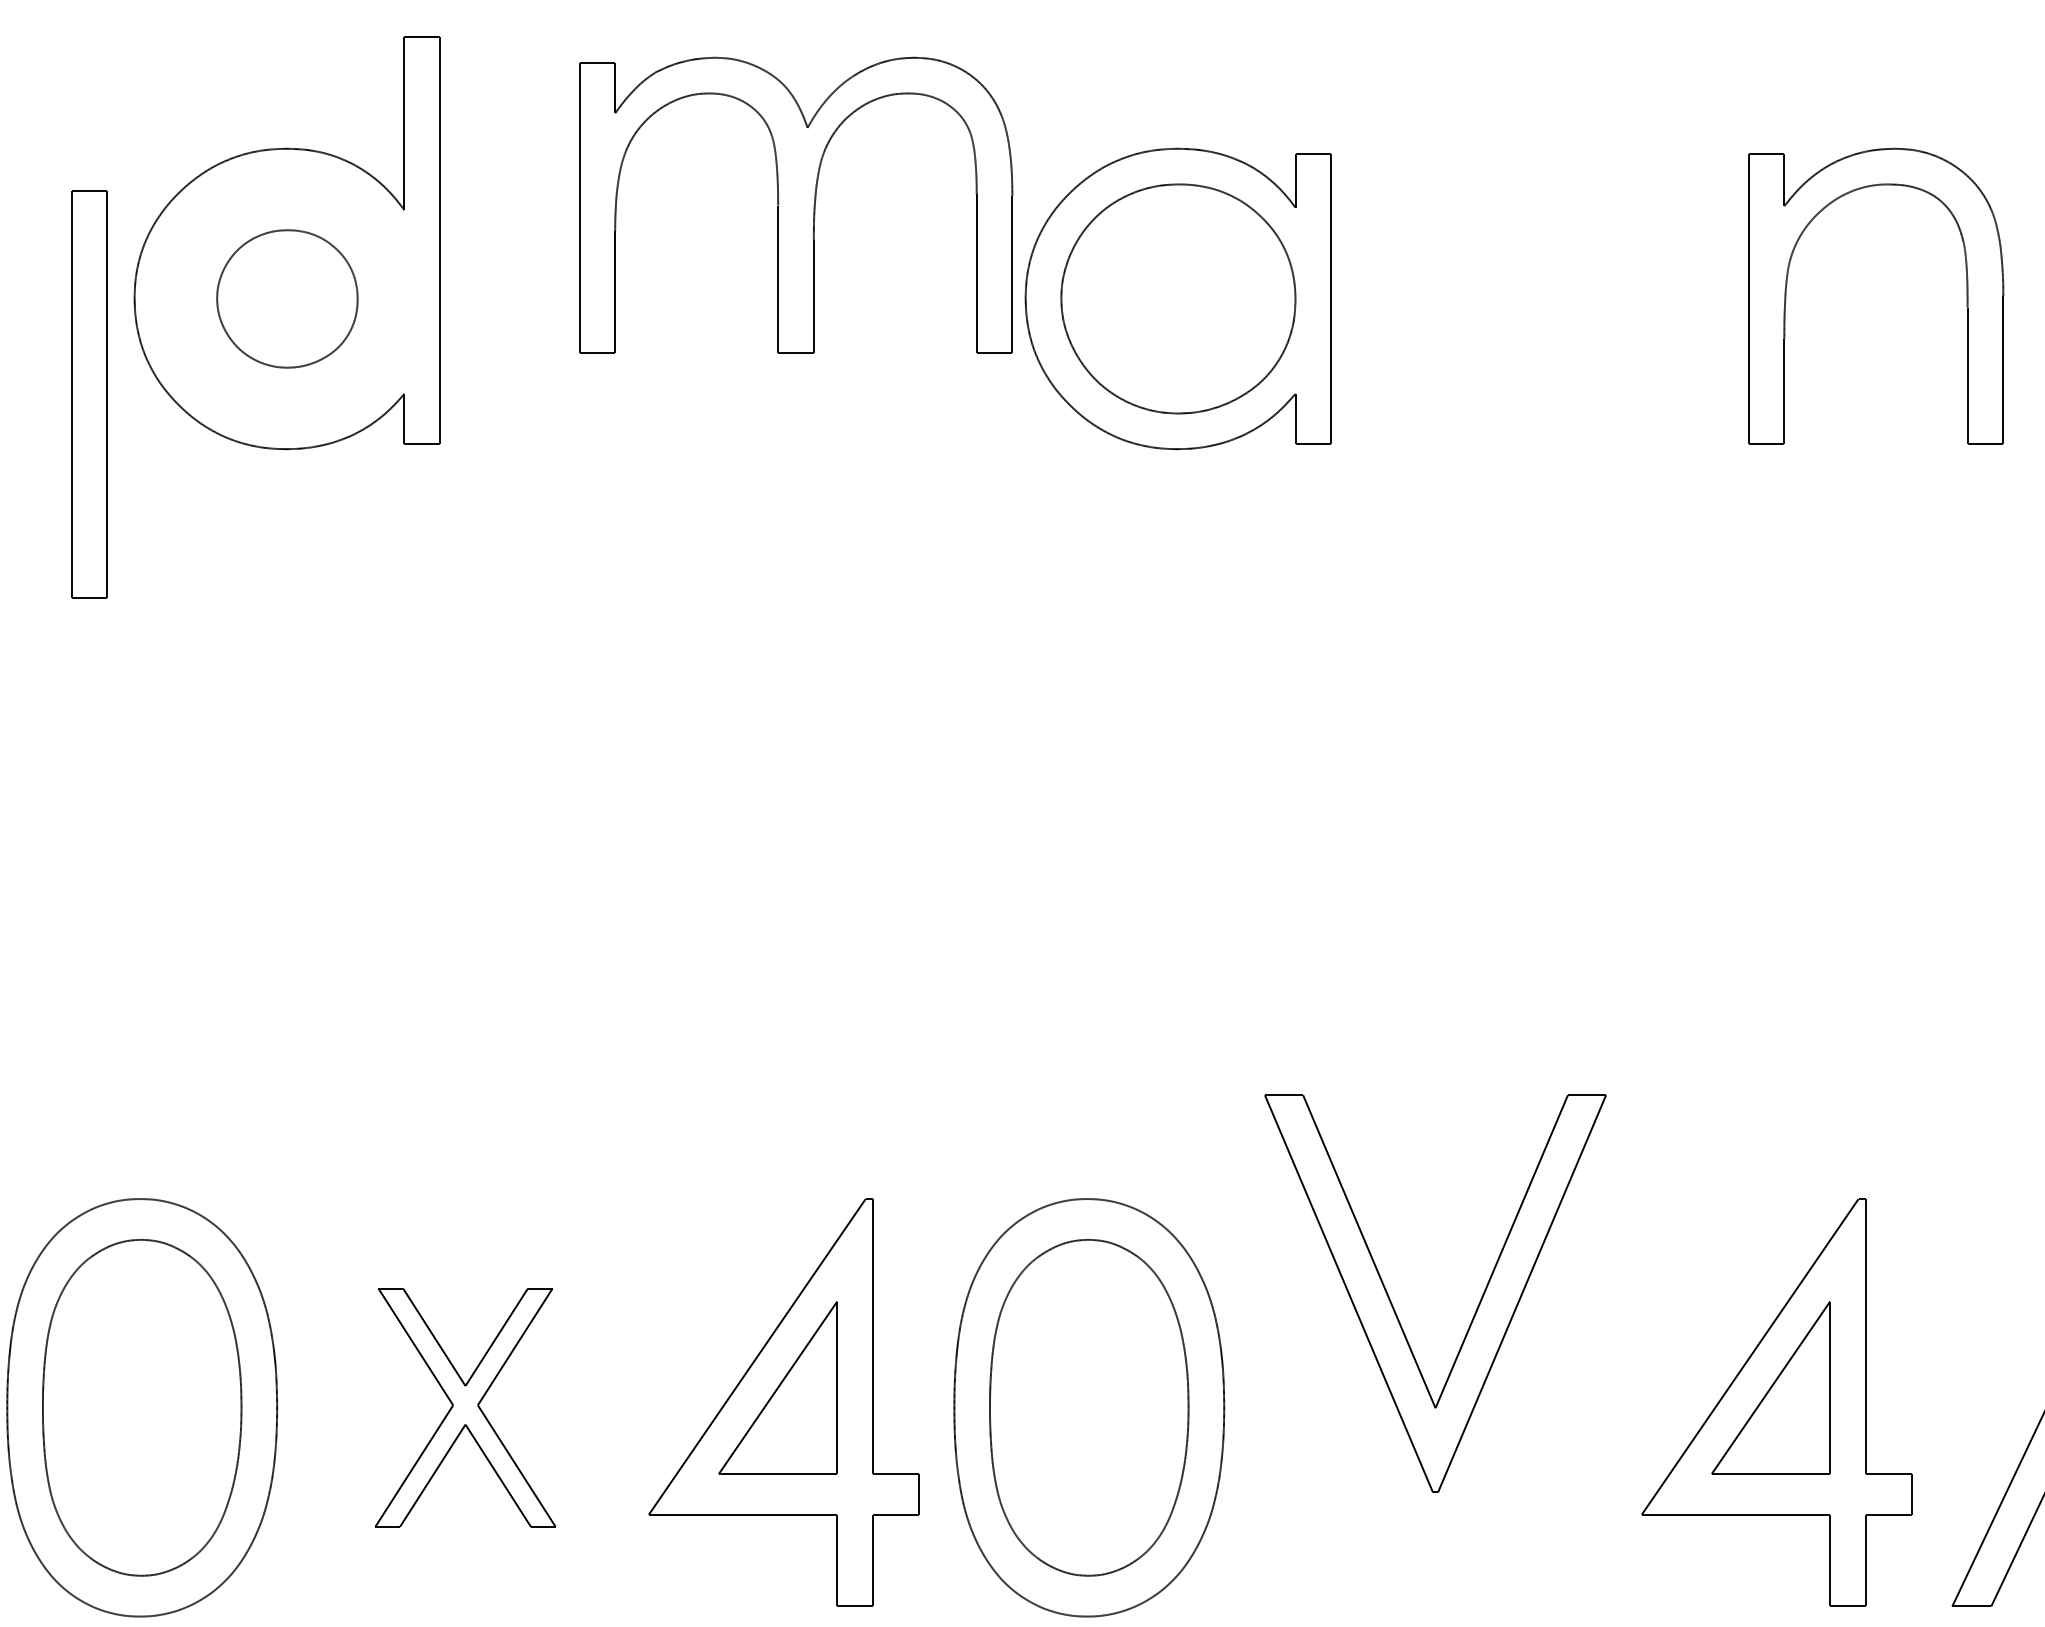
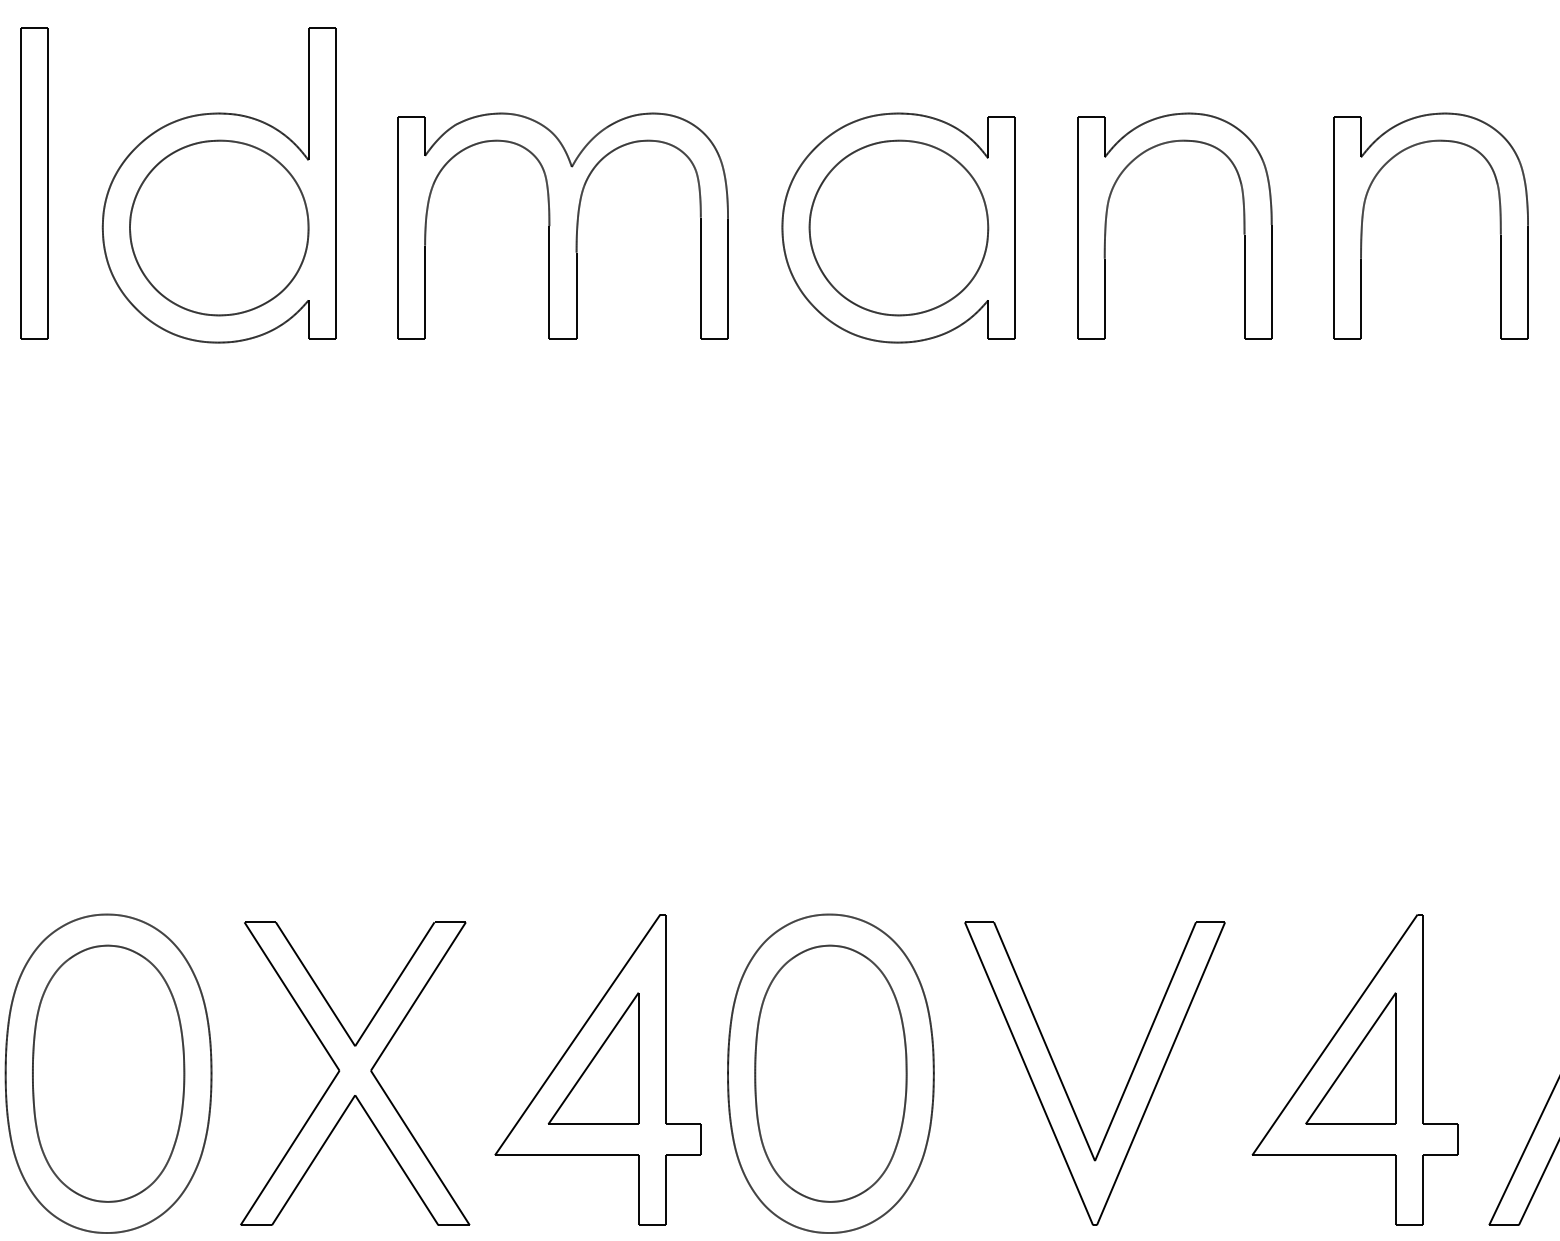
part: (796, 204) -> (563, 225), moved
part: (1451, 284) -> (1107, 217), added
part: (287, 298) -> (219, 227), size x1.67
part: (89, 394) -> (34, 183), moved
part: (1395, 1310) -> (1064, 1086), moved
part: (465, 1407) -> (355, 1073), size x1.67

